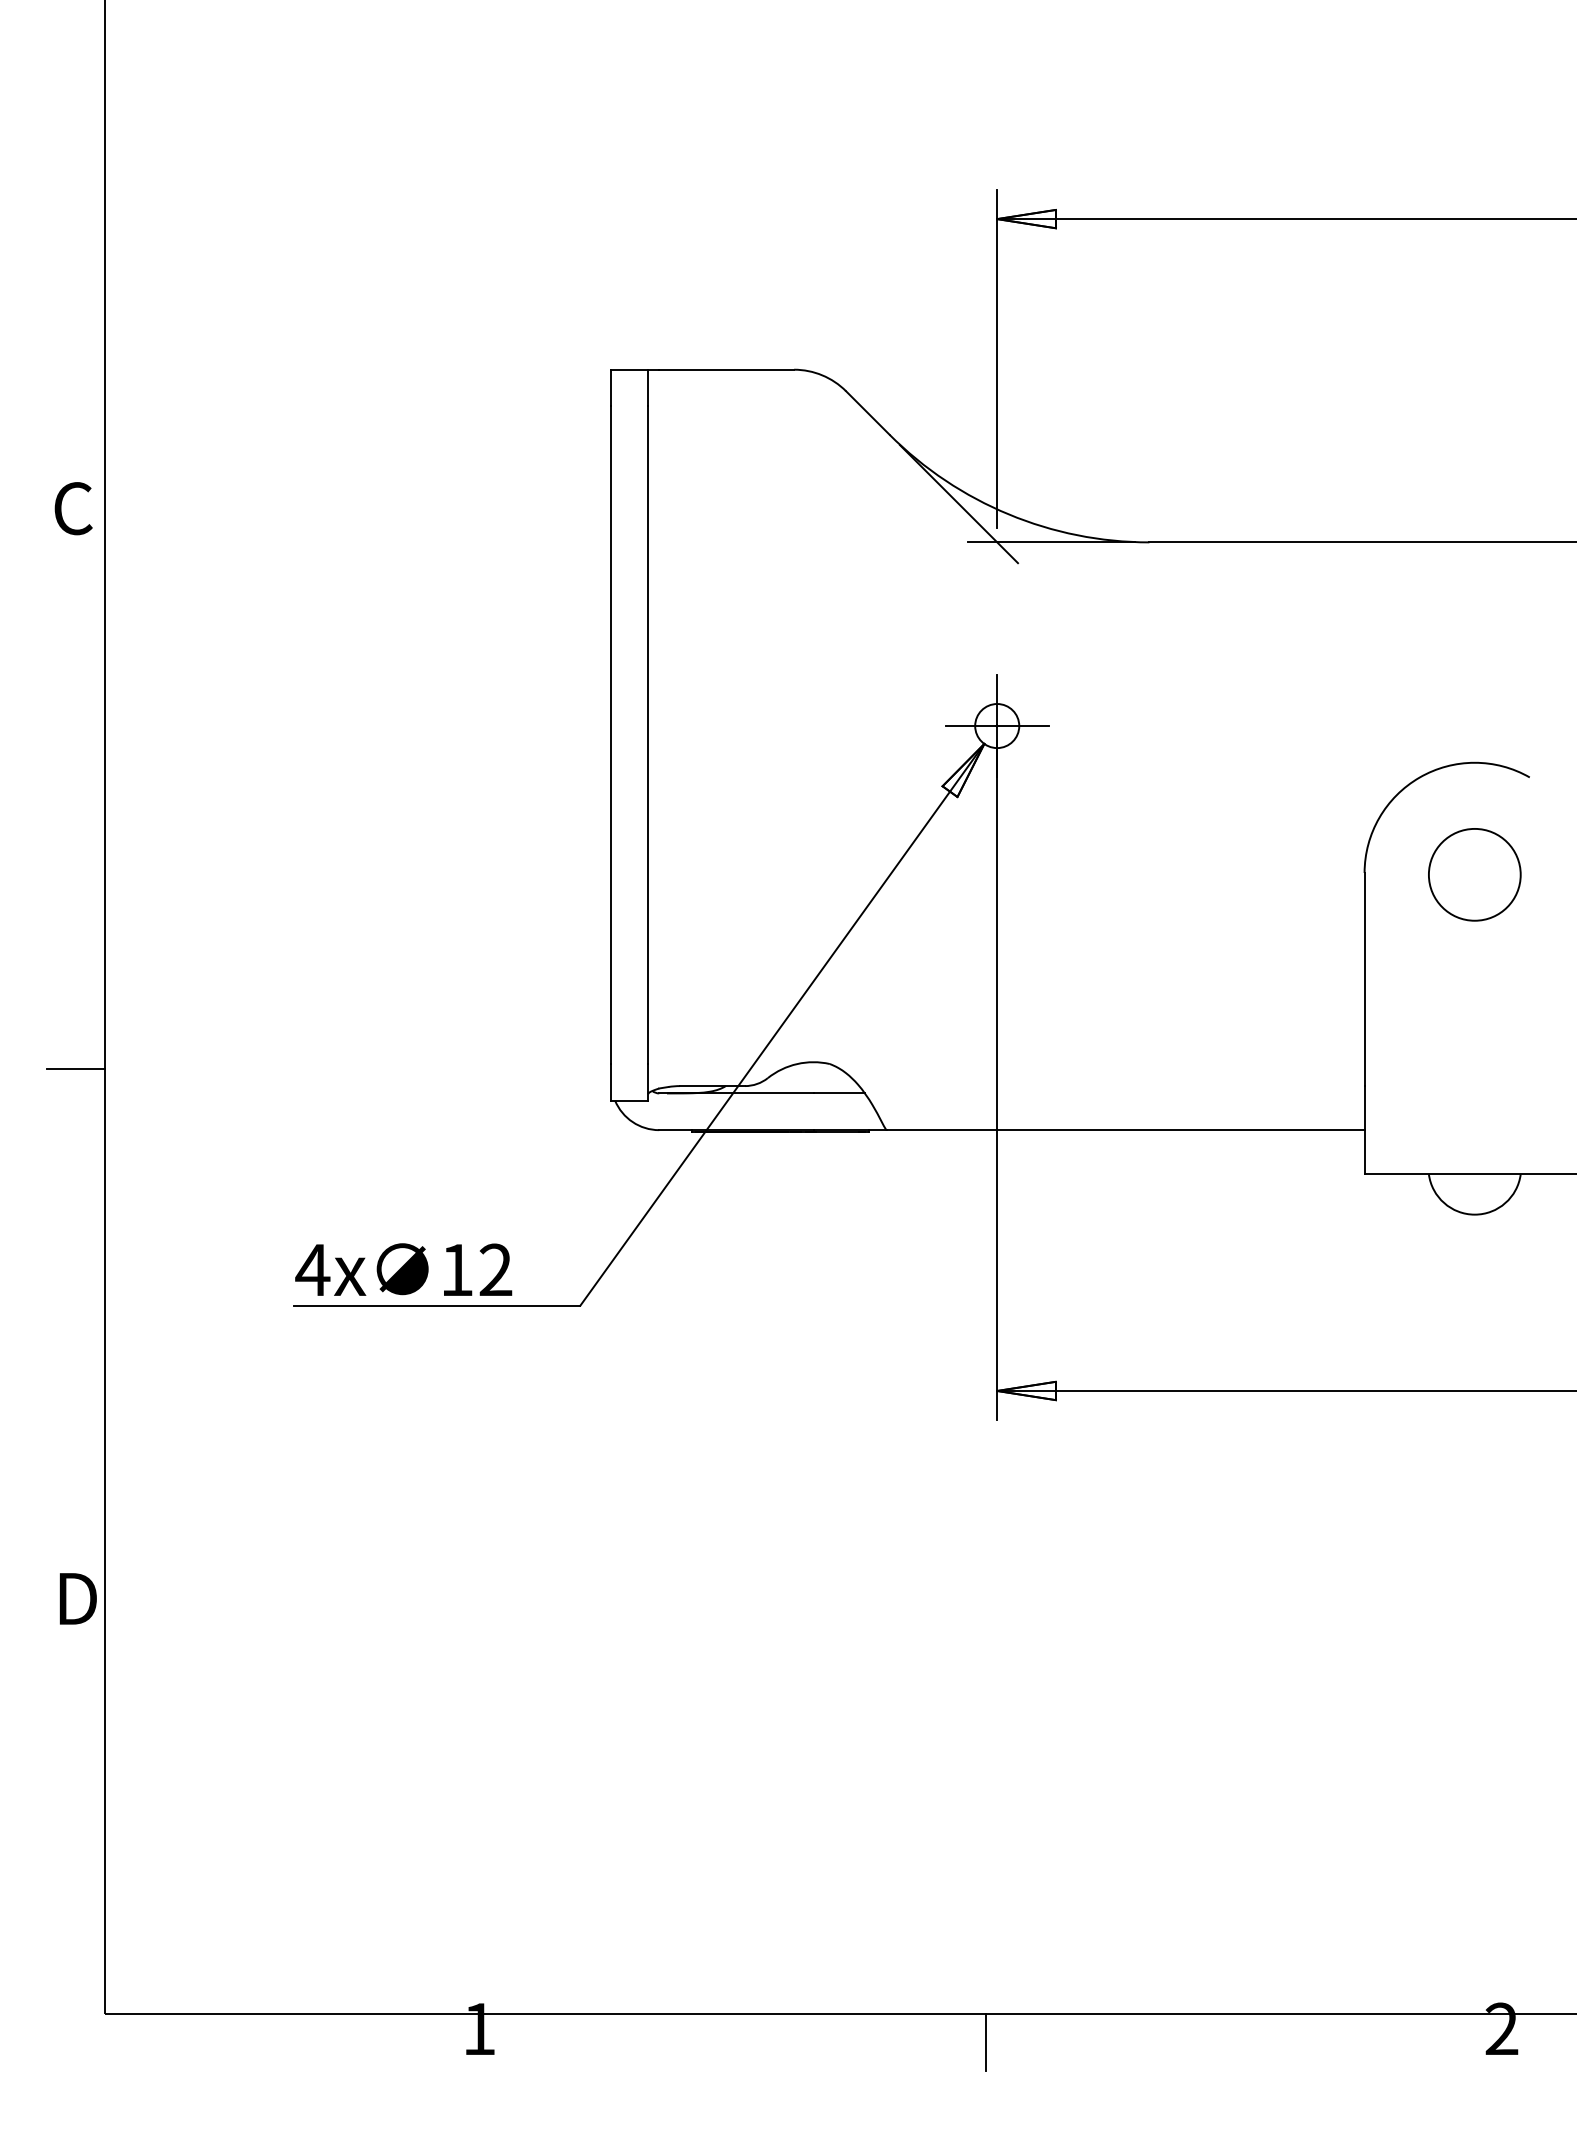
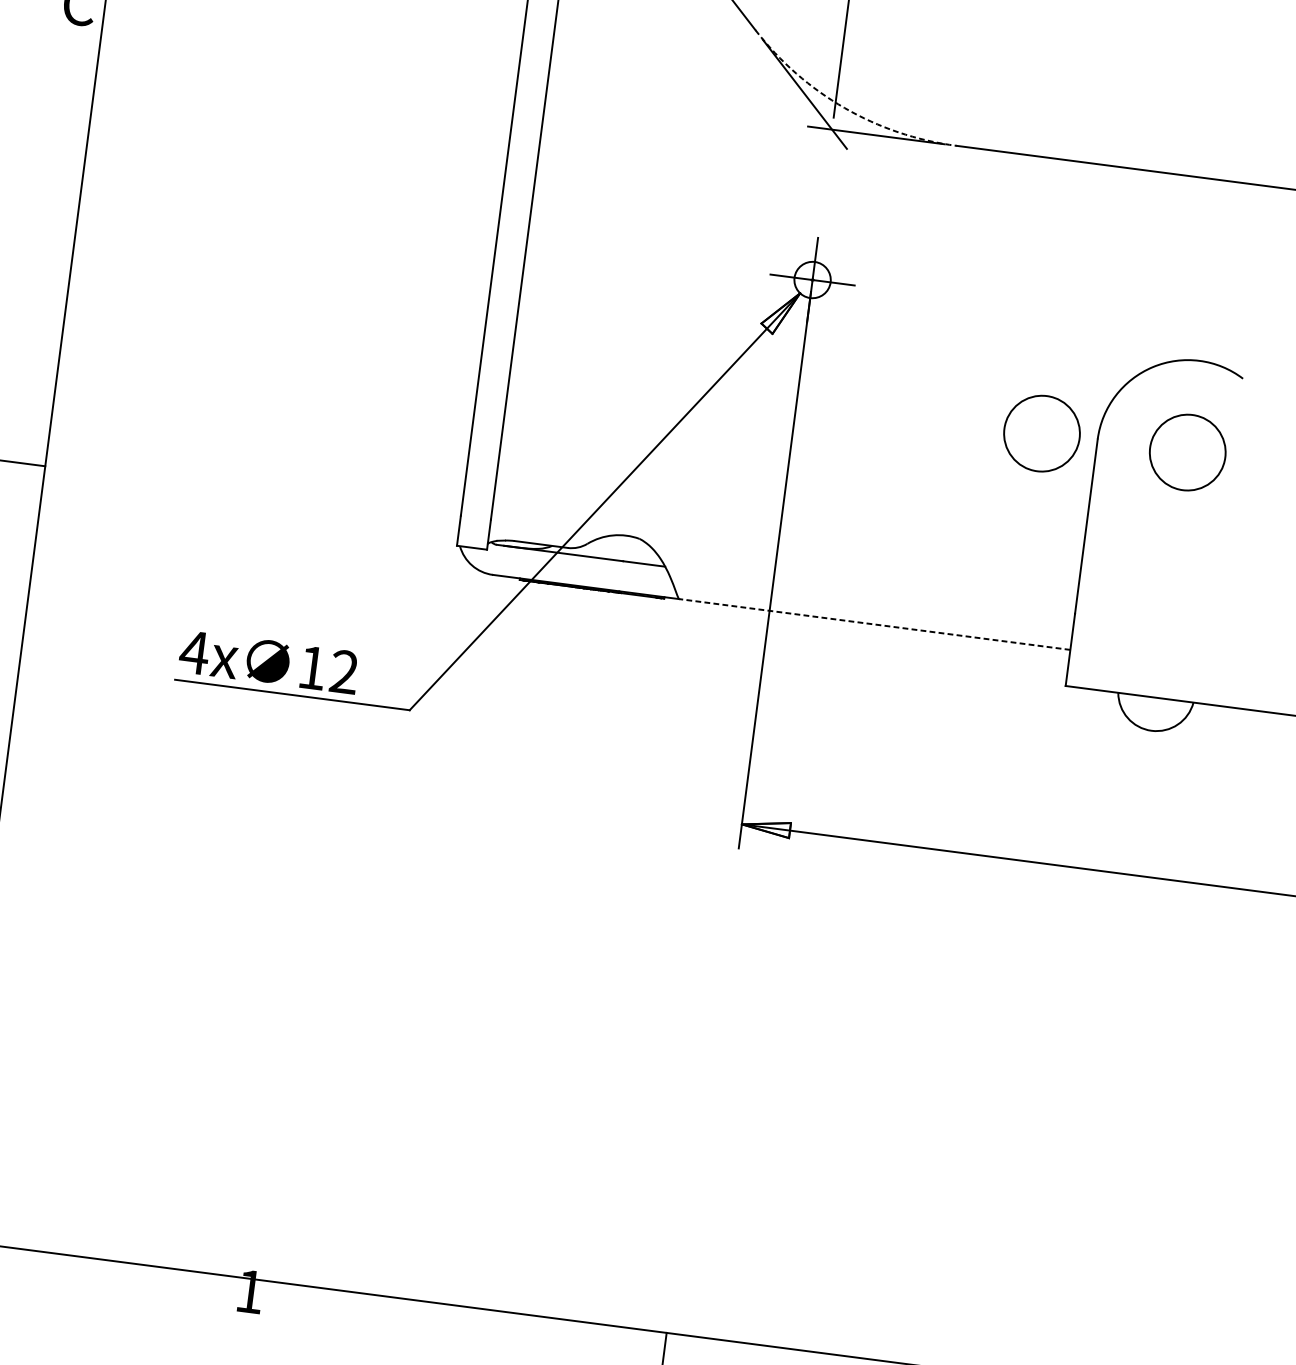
arc: (1008, 514) -> (844, 108), solid -> dashed
circle: (1296, 874) -> (1041, 433), added
line: (1125, 1130) -> (874, 624), solid -> dashed

